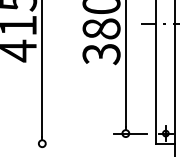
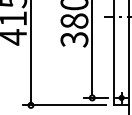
line: (86, 143) -> (63, 105), added

